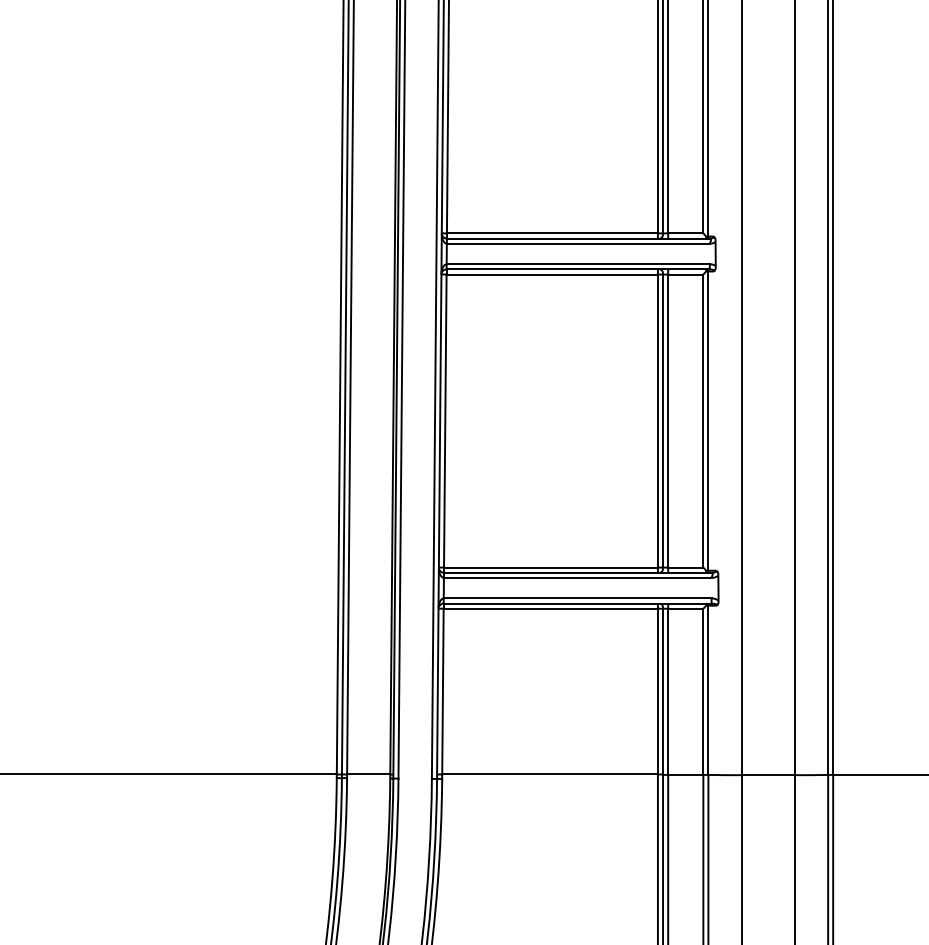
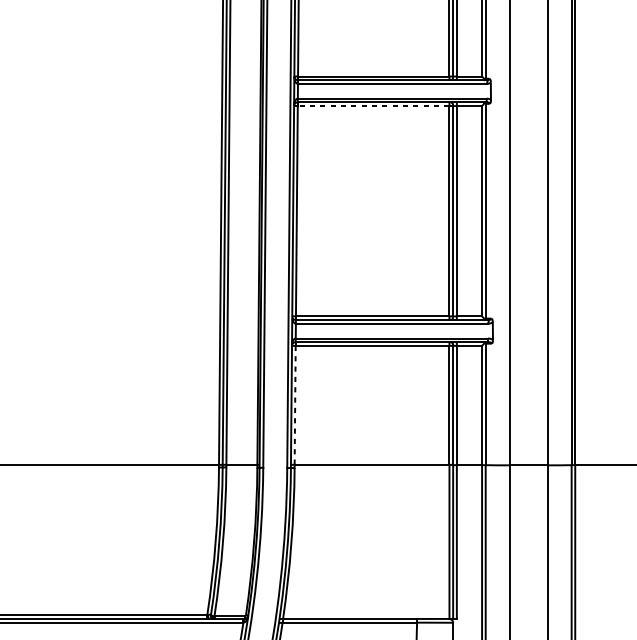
line: (552, 274) -> (373, 106), solid -> dashed
line: (442, 691) -> (294, 405), solid -> dashed

